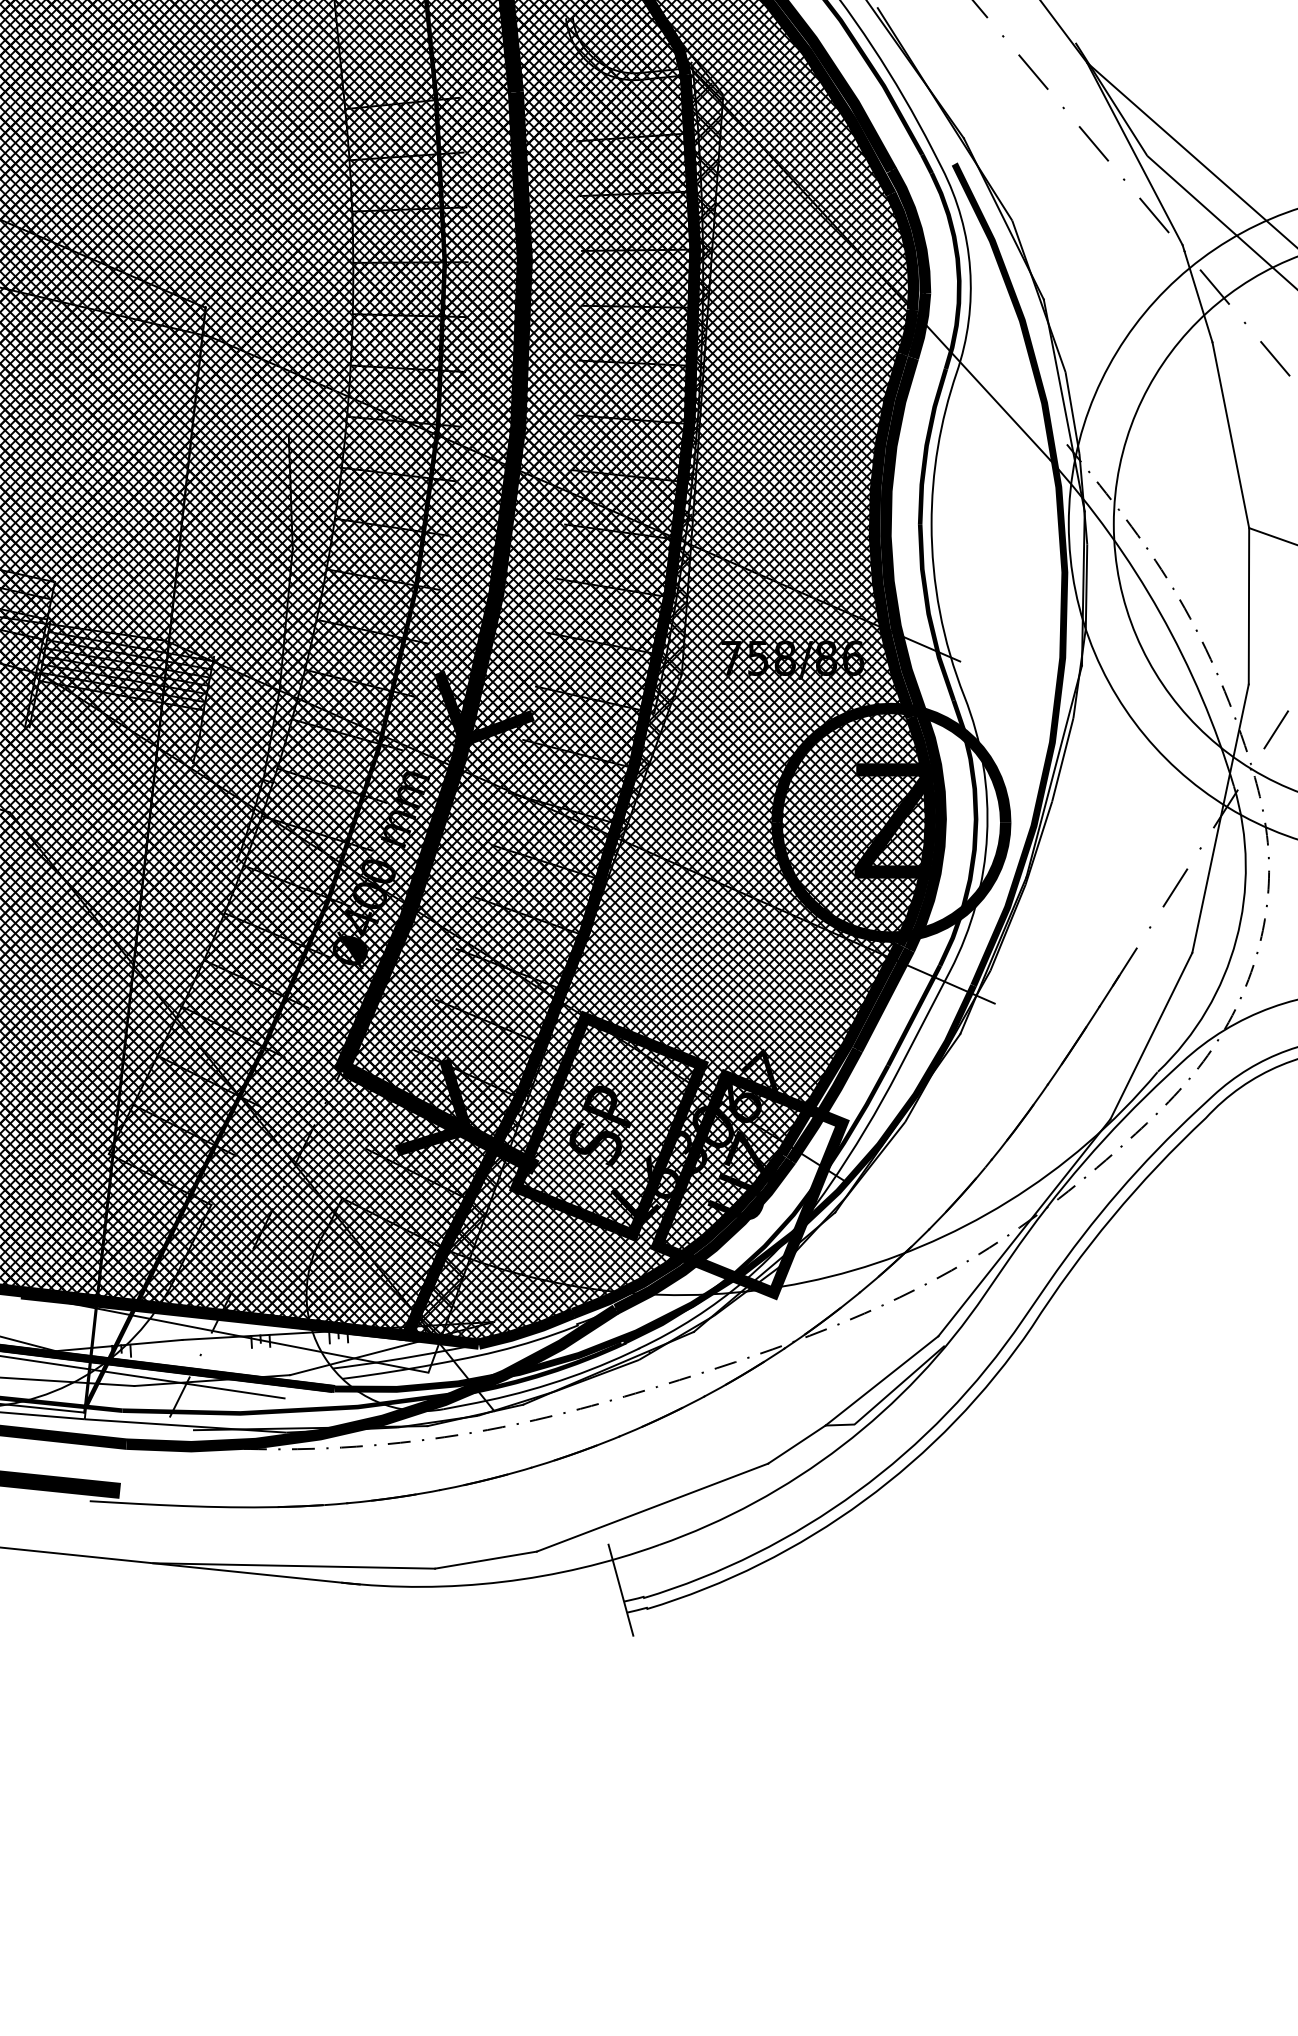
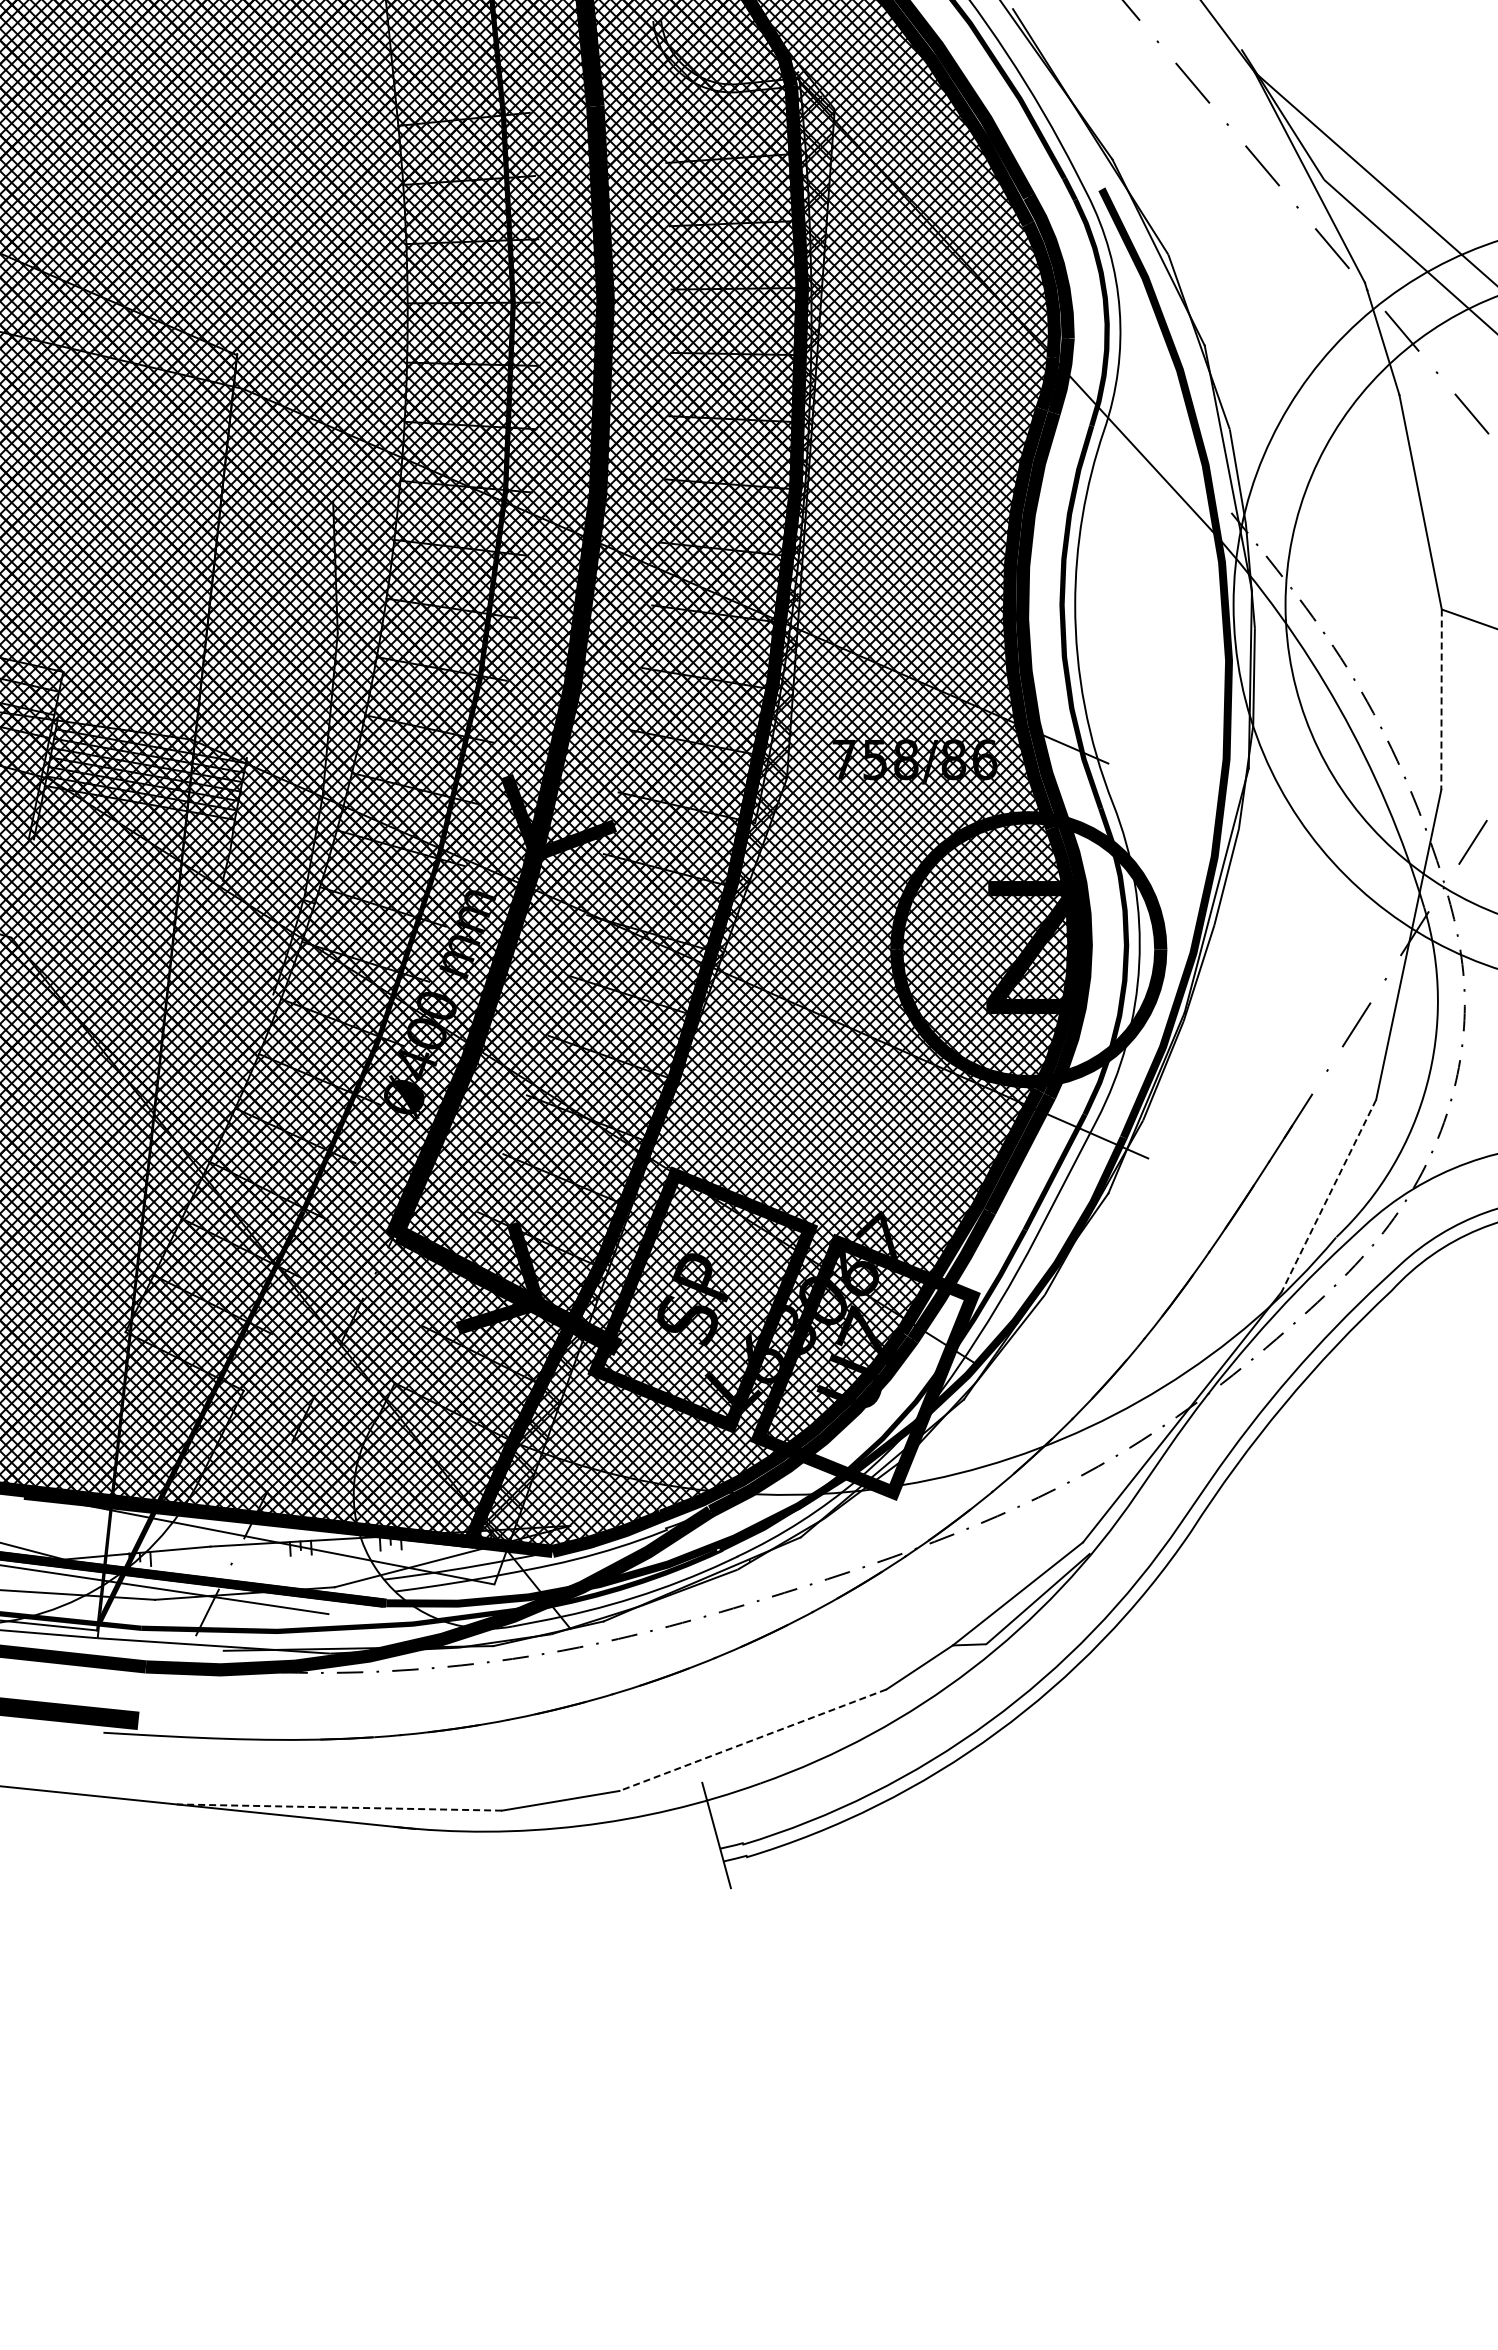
line: (1248, 606) -> (1441, 700), solid -> dashed
line: (1151, 1036) -> (1328, 1196), solid -> dashed
line: (652, 1507) -> (753, 1740), solid -> dashed
line: (294, 1565) -> (339, 1807), solid -> dashed

